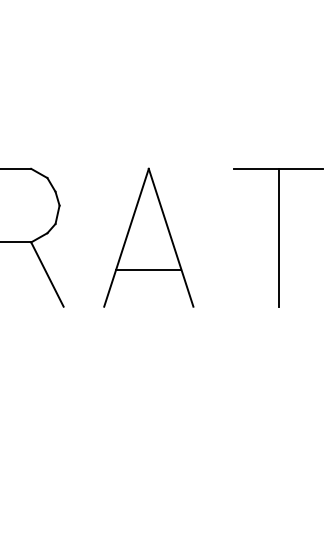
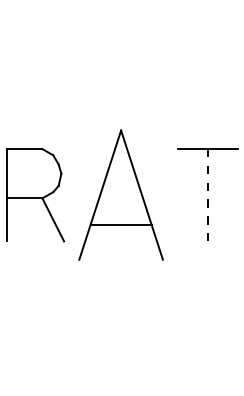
part: (147, 238) -> (120, 195), size x1.4
line: (277, 238) -> (207, 195), solid -> dashed

